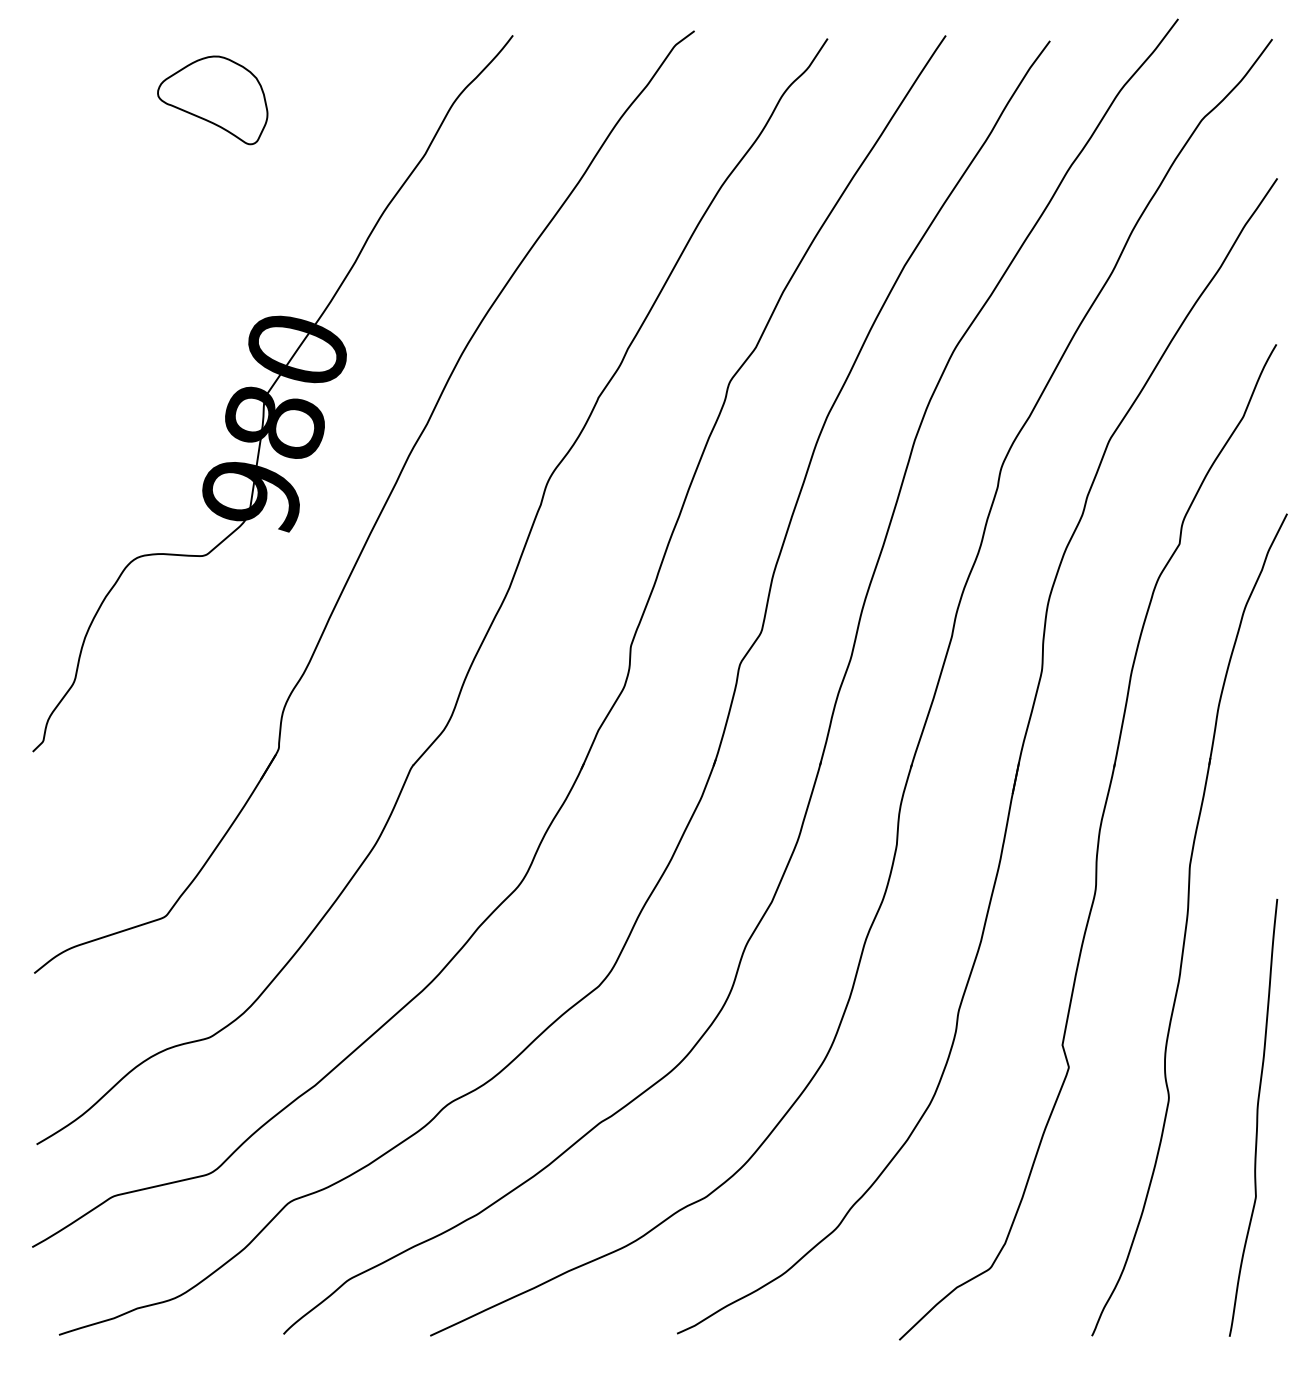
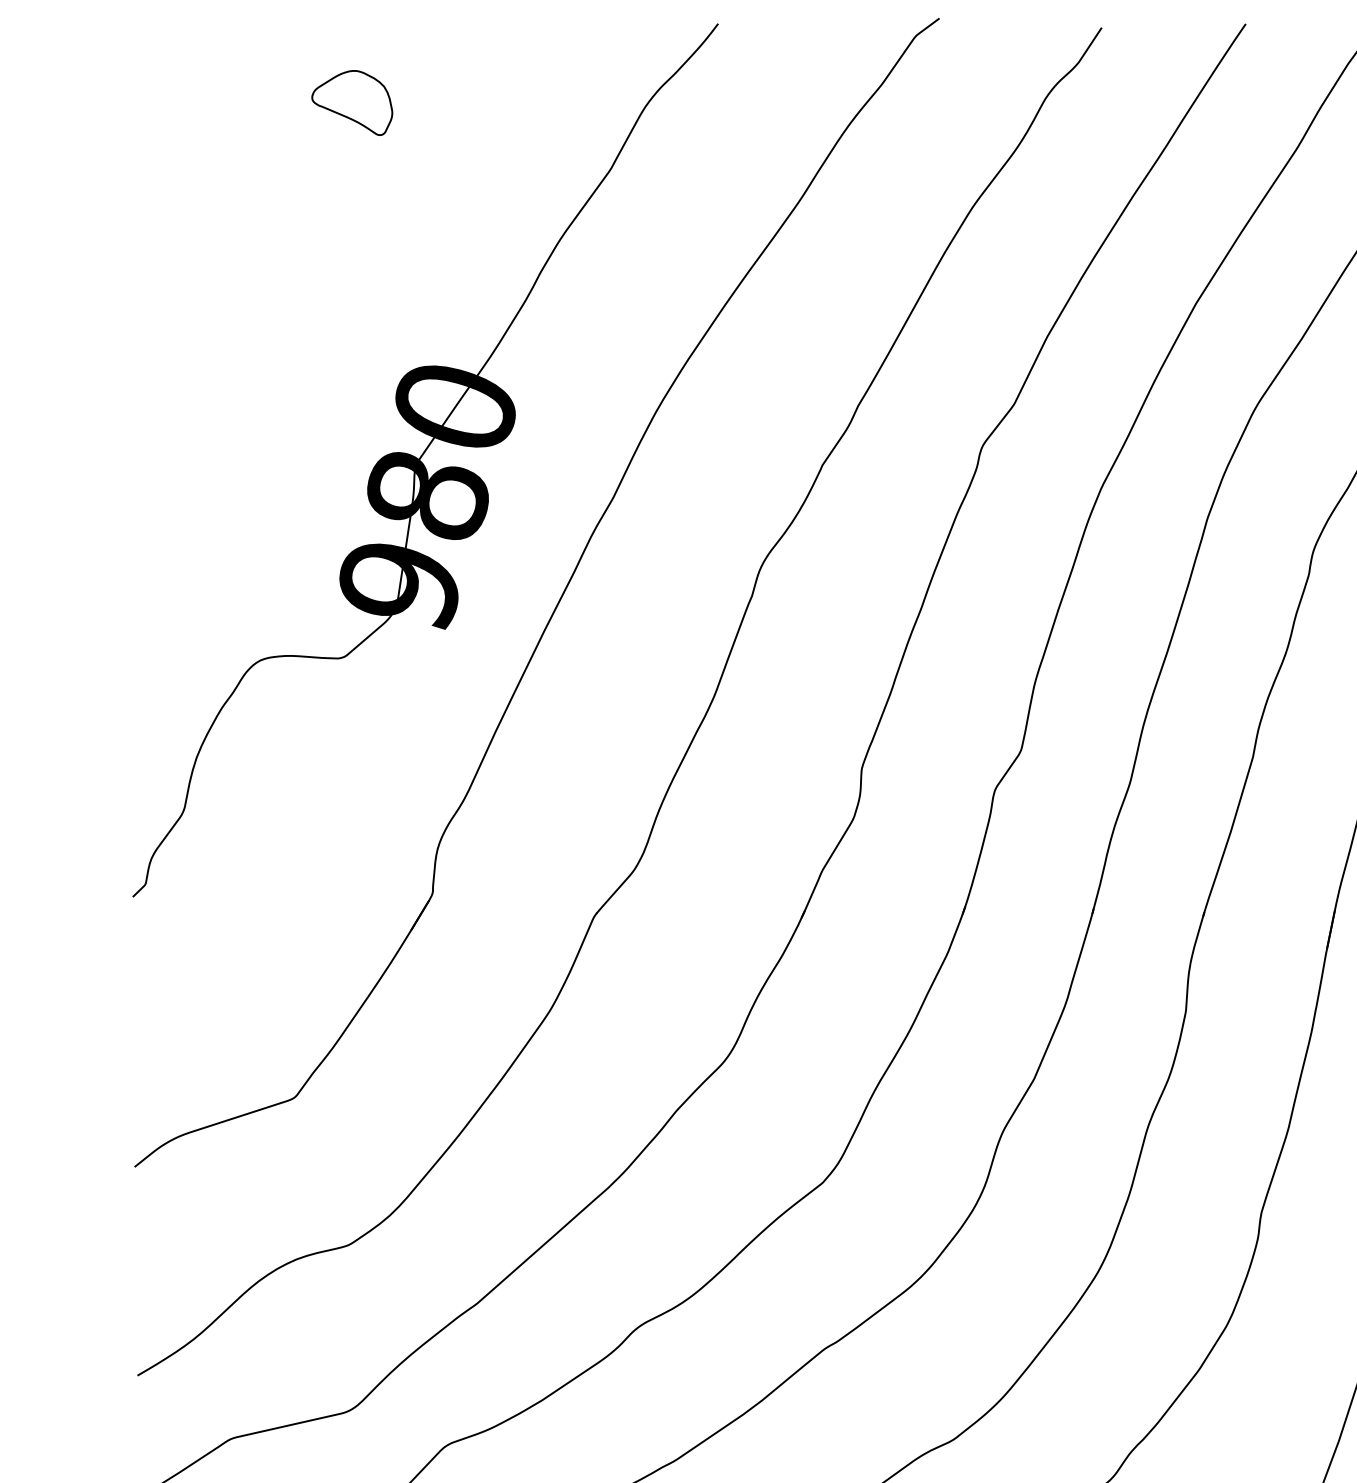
part: (212, 100) -> (351, 103), size x0.6

